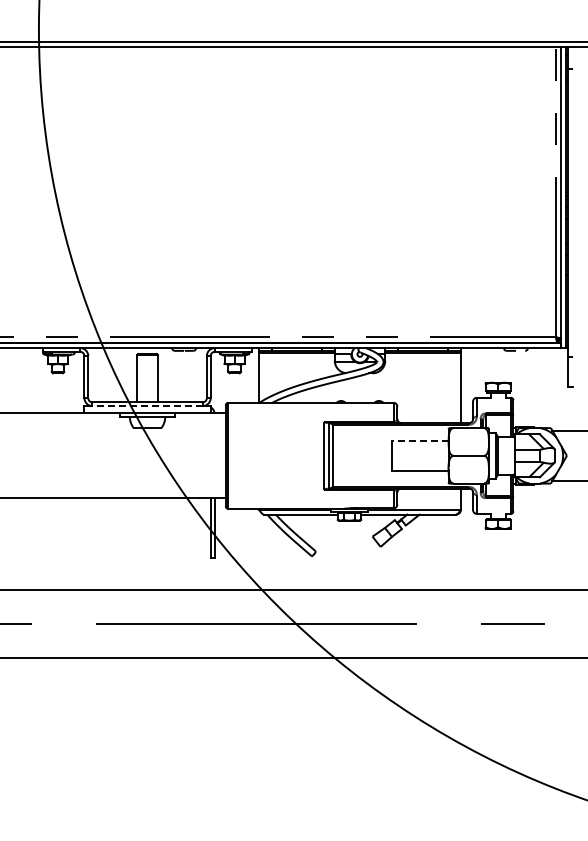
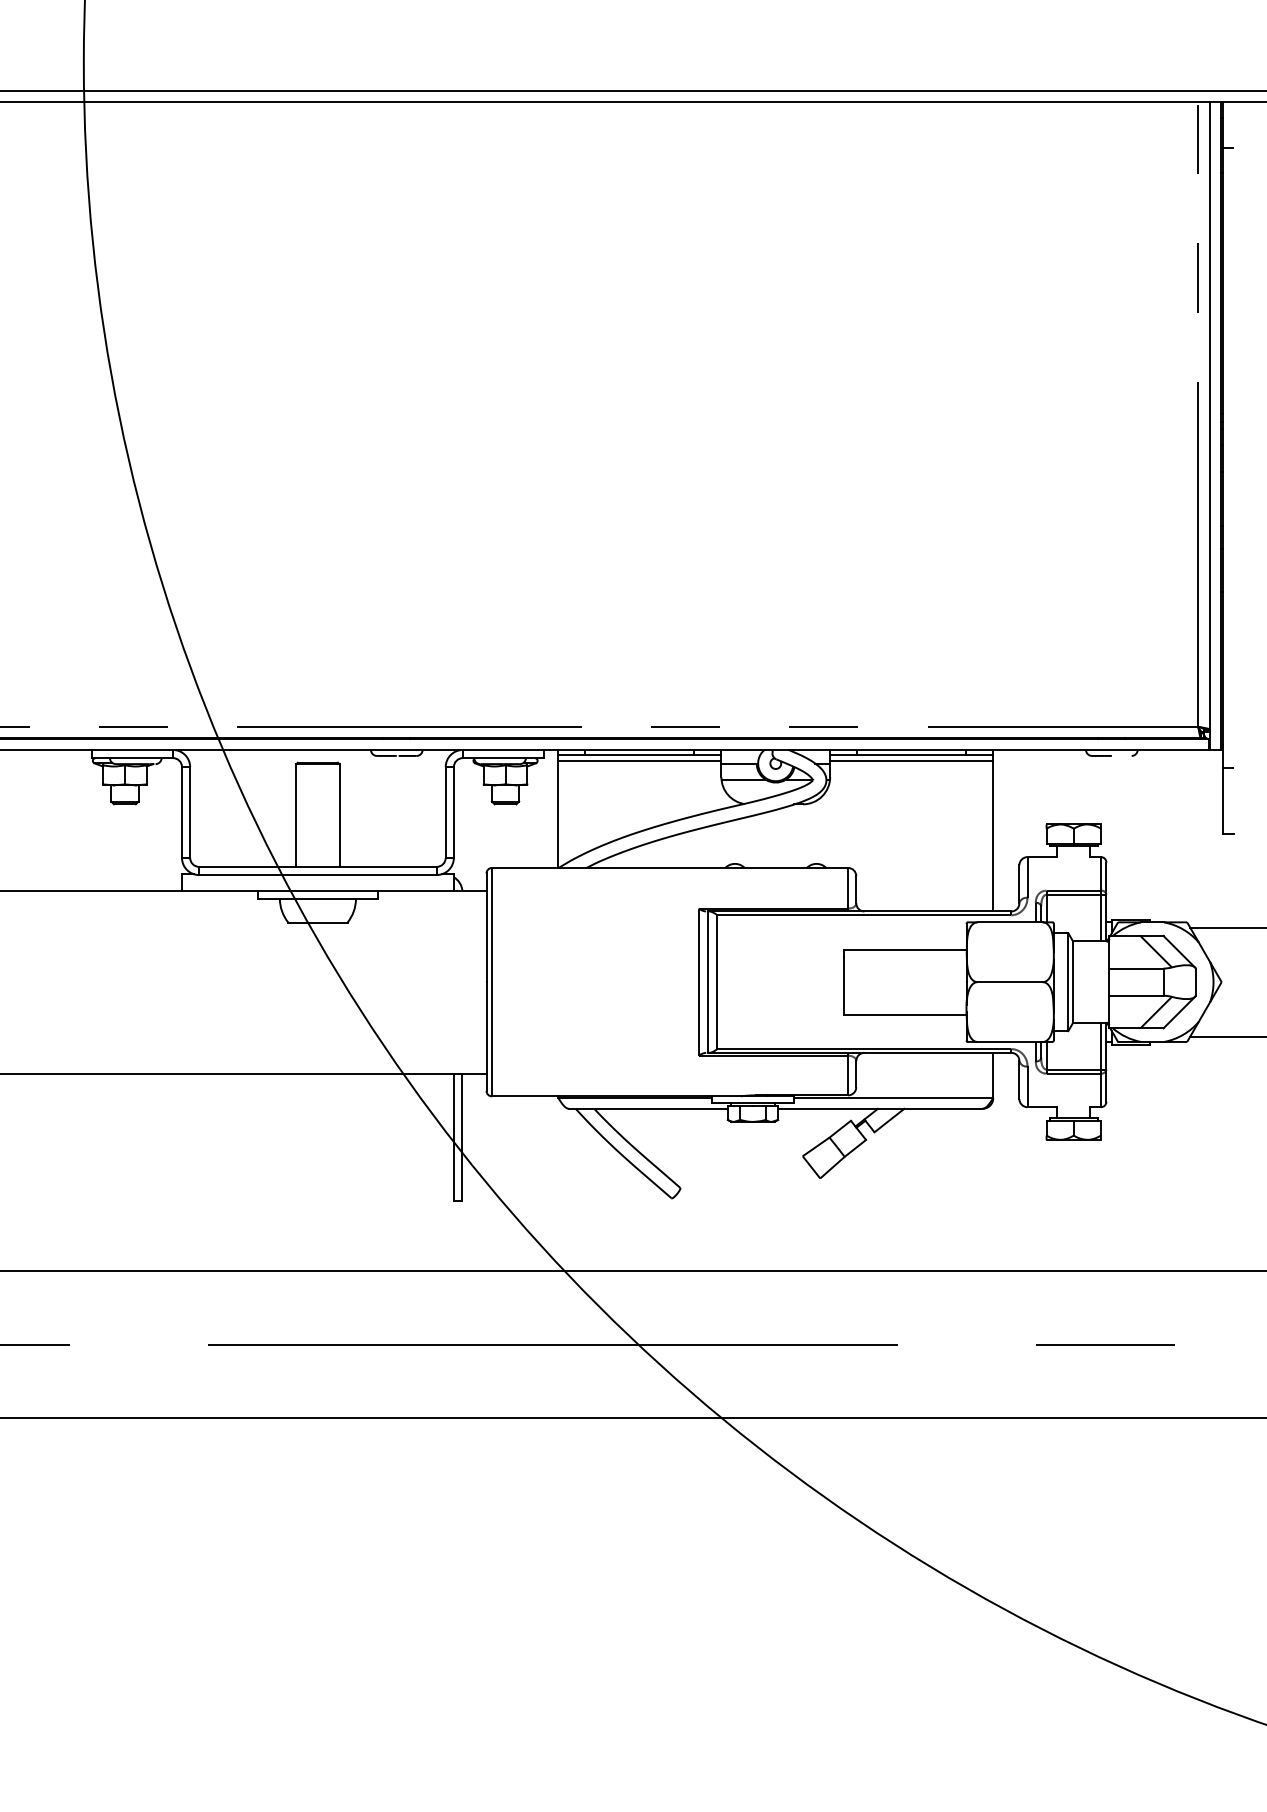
line: (147, 406) -> (317, 875), dashed -> solid
line: (420, 440) -> (906, 949), dashed -> solid

